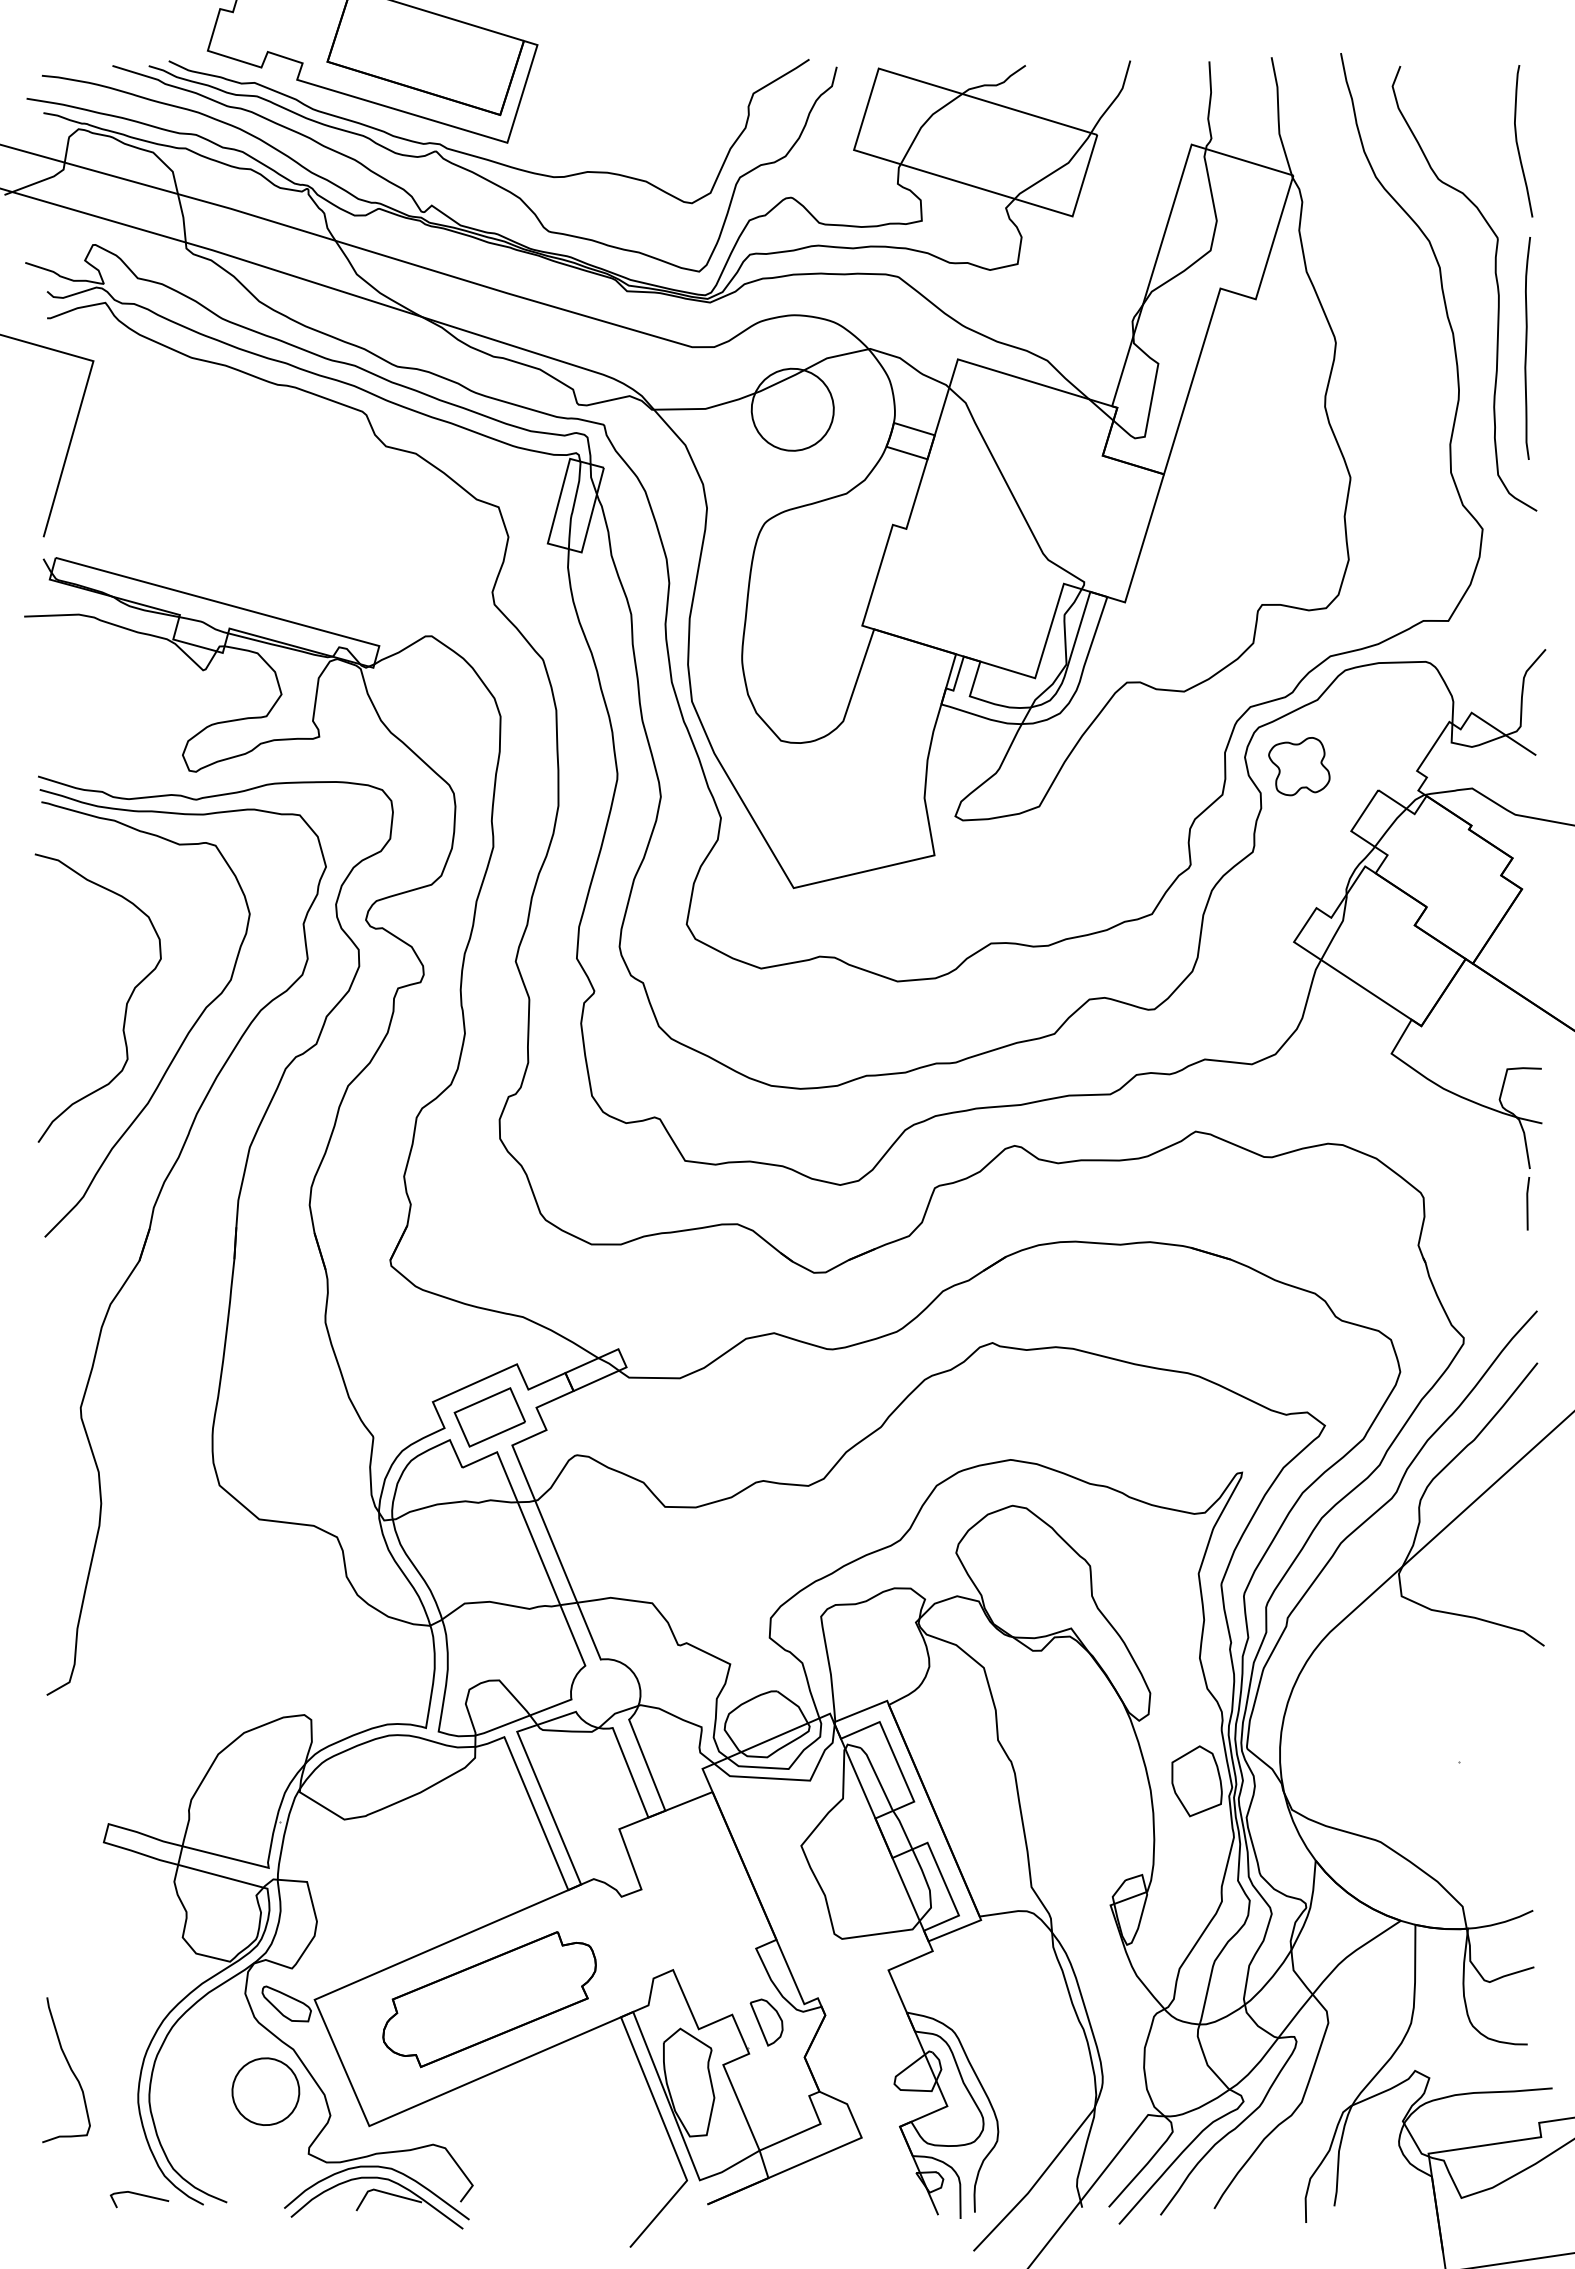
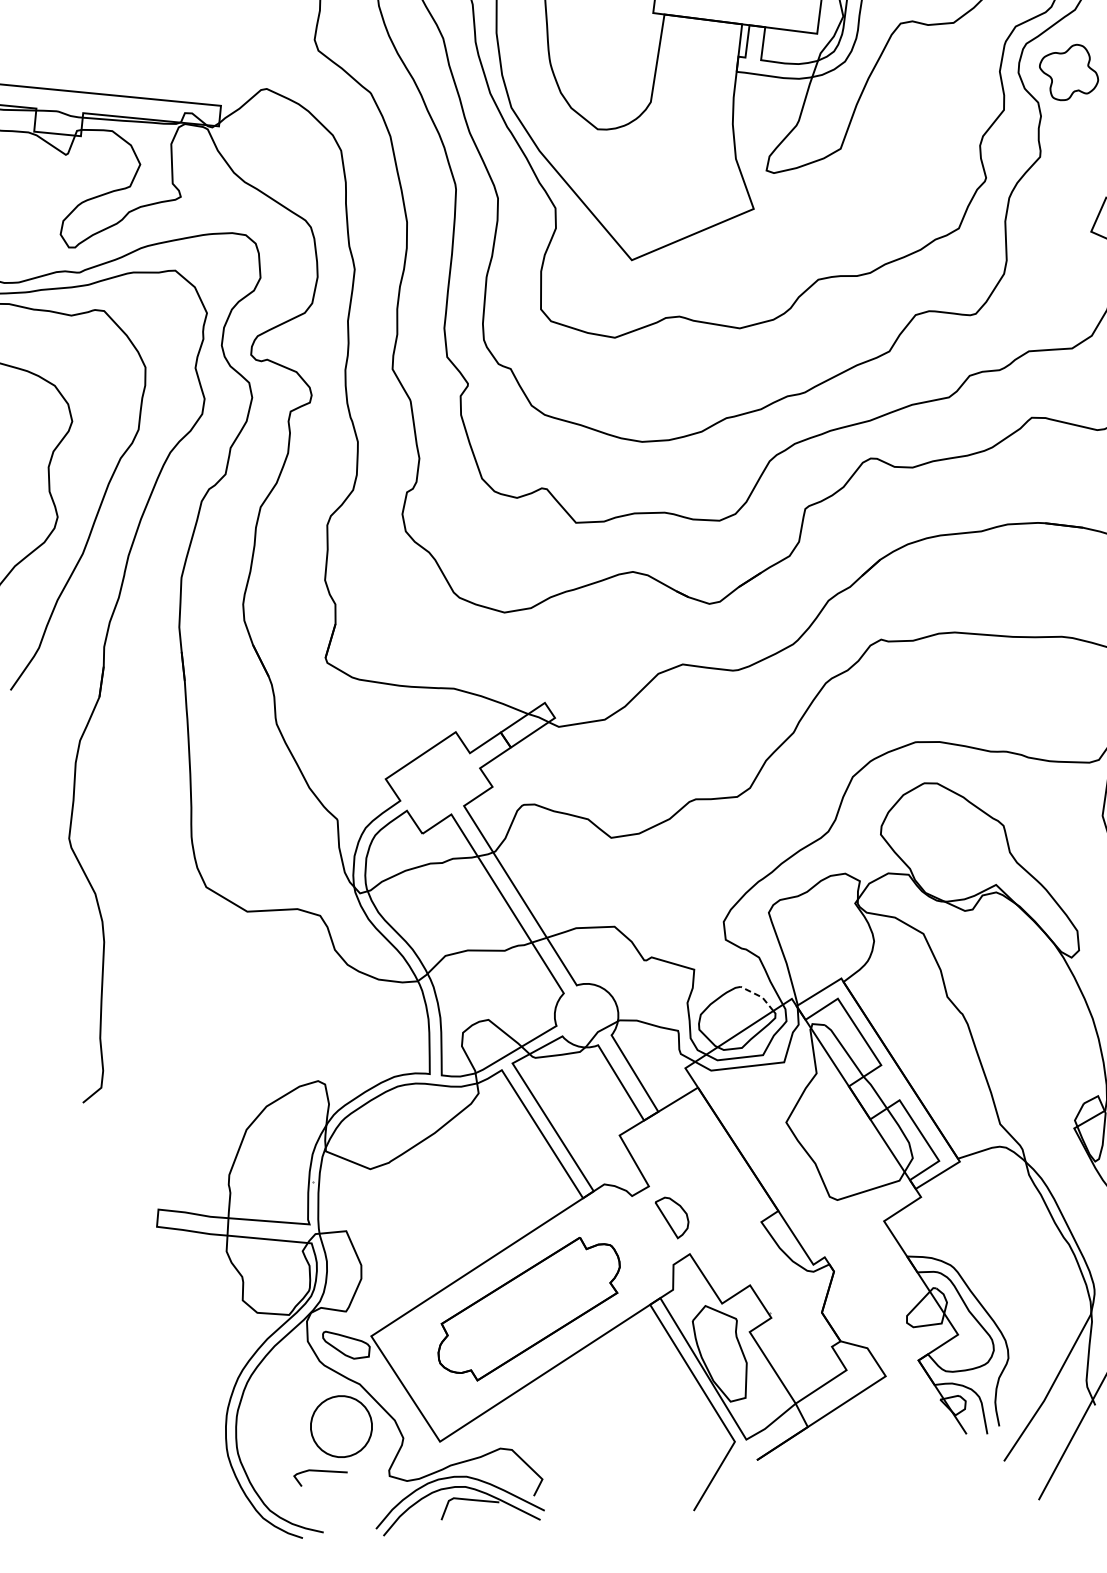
part: (489, 1417) -> (439, 784), removed
line: (795, 1704) -> (759, 995), solid -> dashed
part: (766, 2022) -> (672, 1217), moved
curve: (69, 2068) -> (160, 1435), removed
curve: (139, 2195) -> (320, 1471), moved

